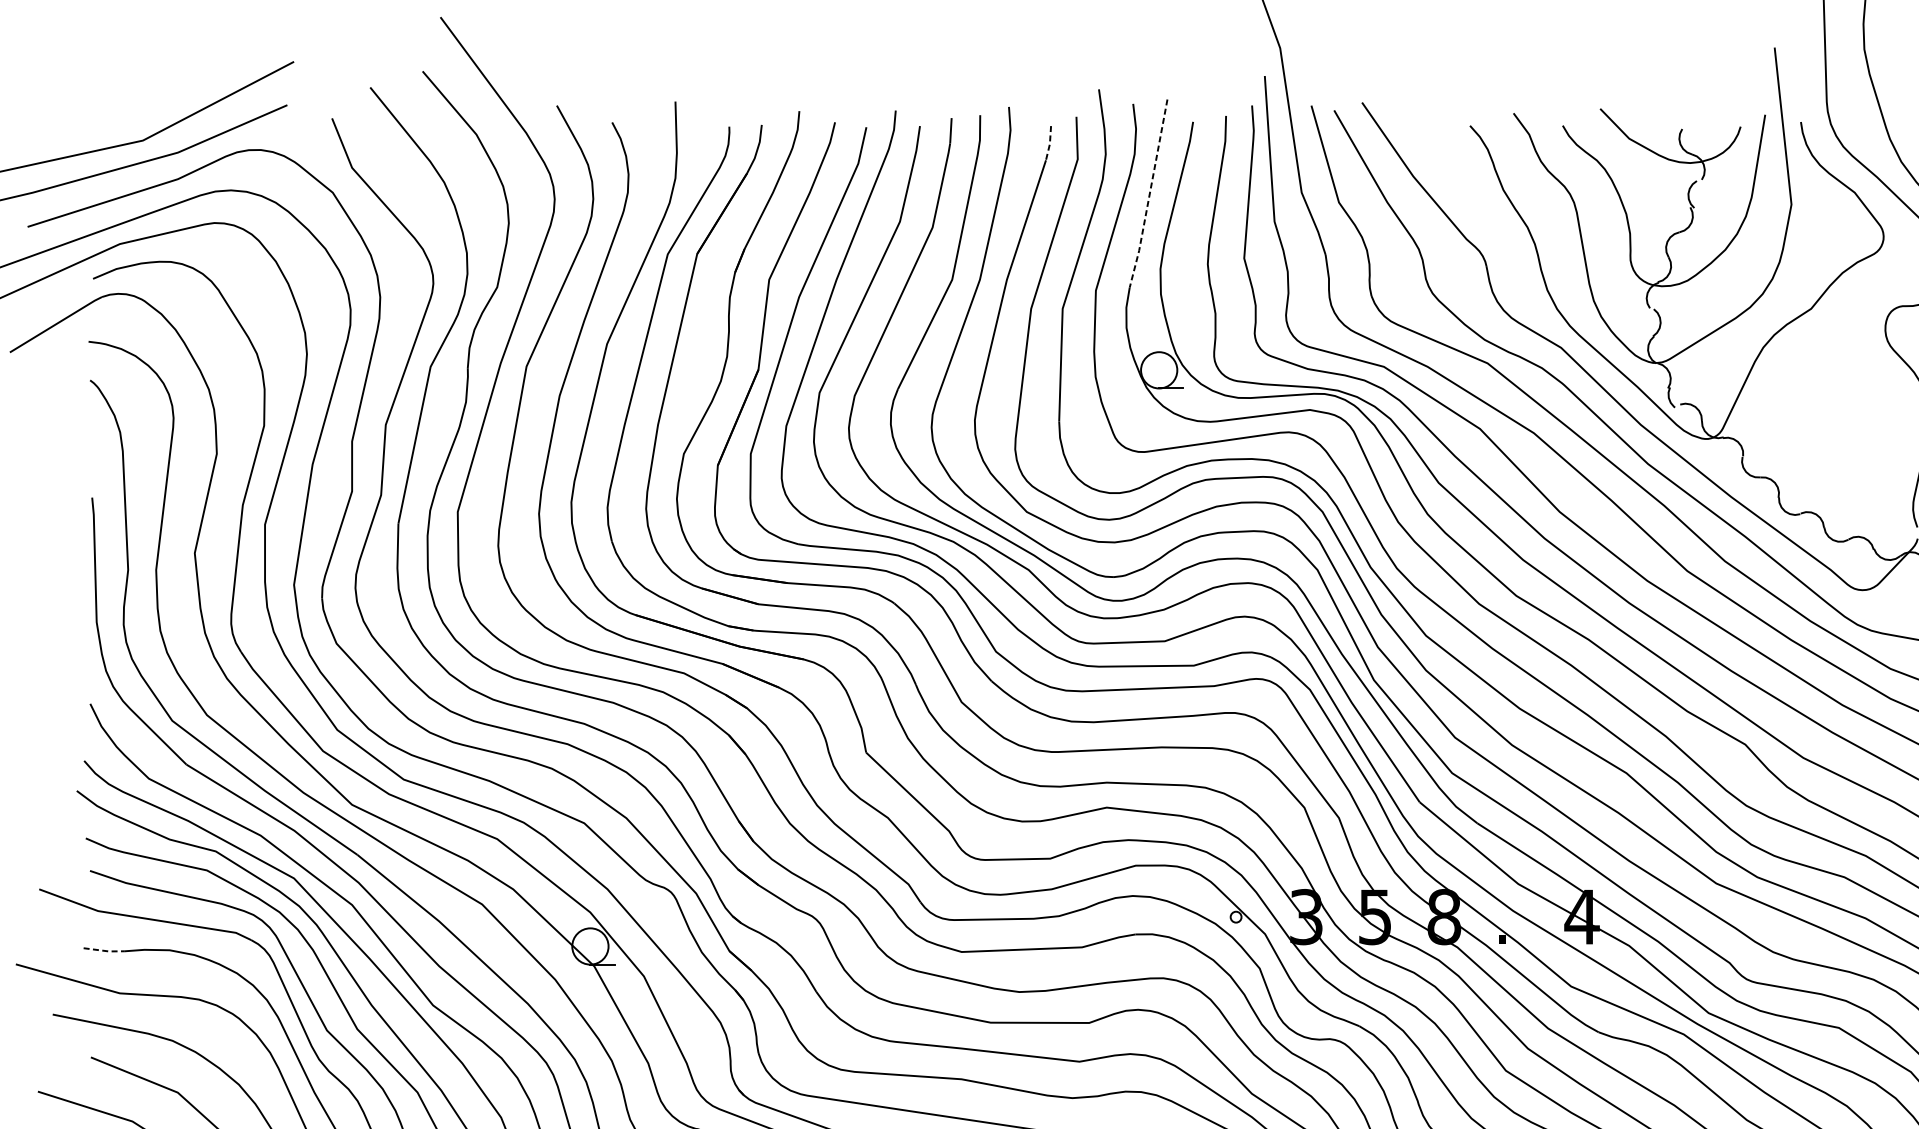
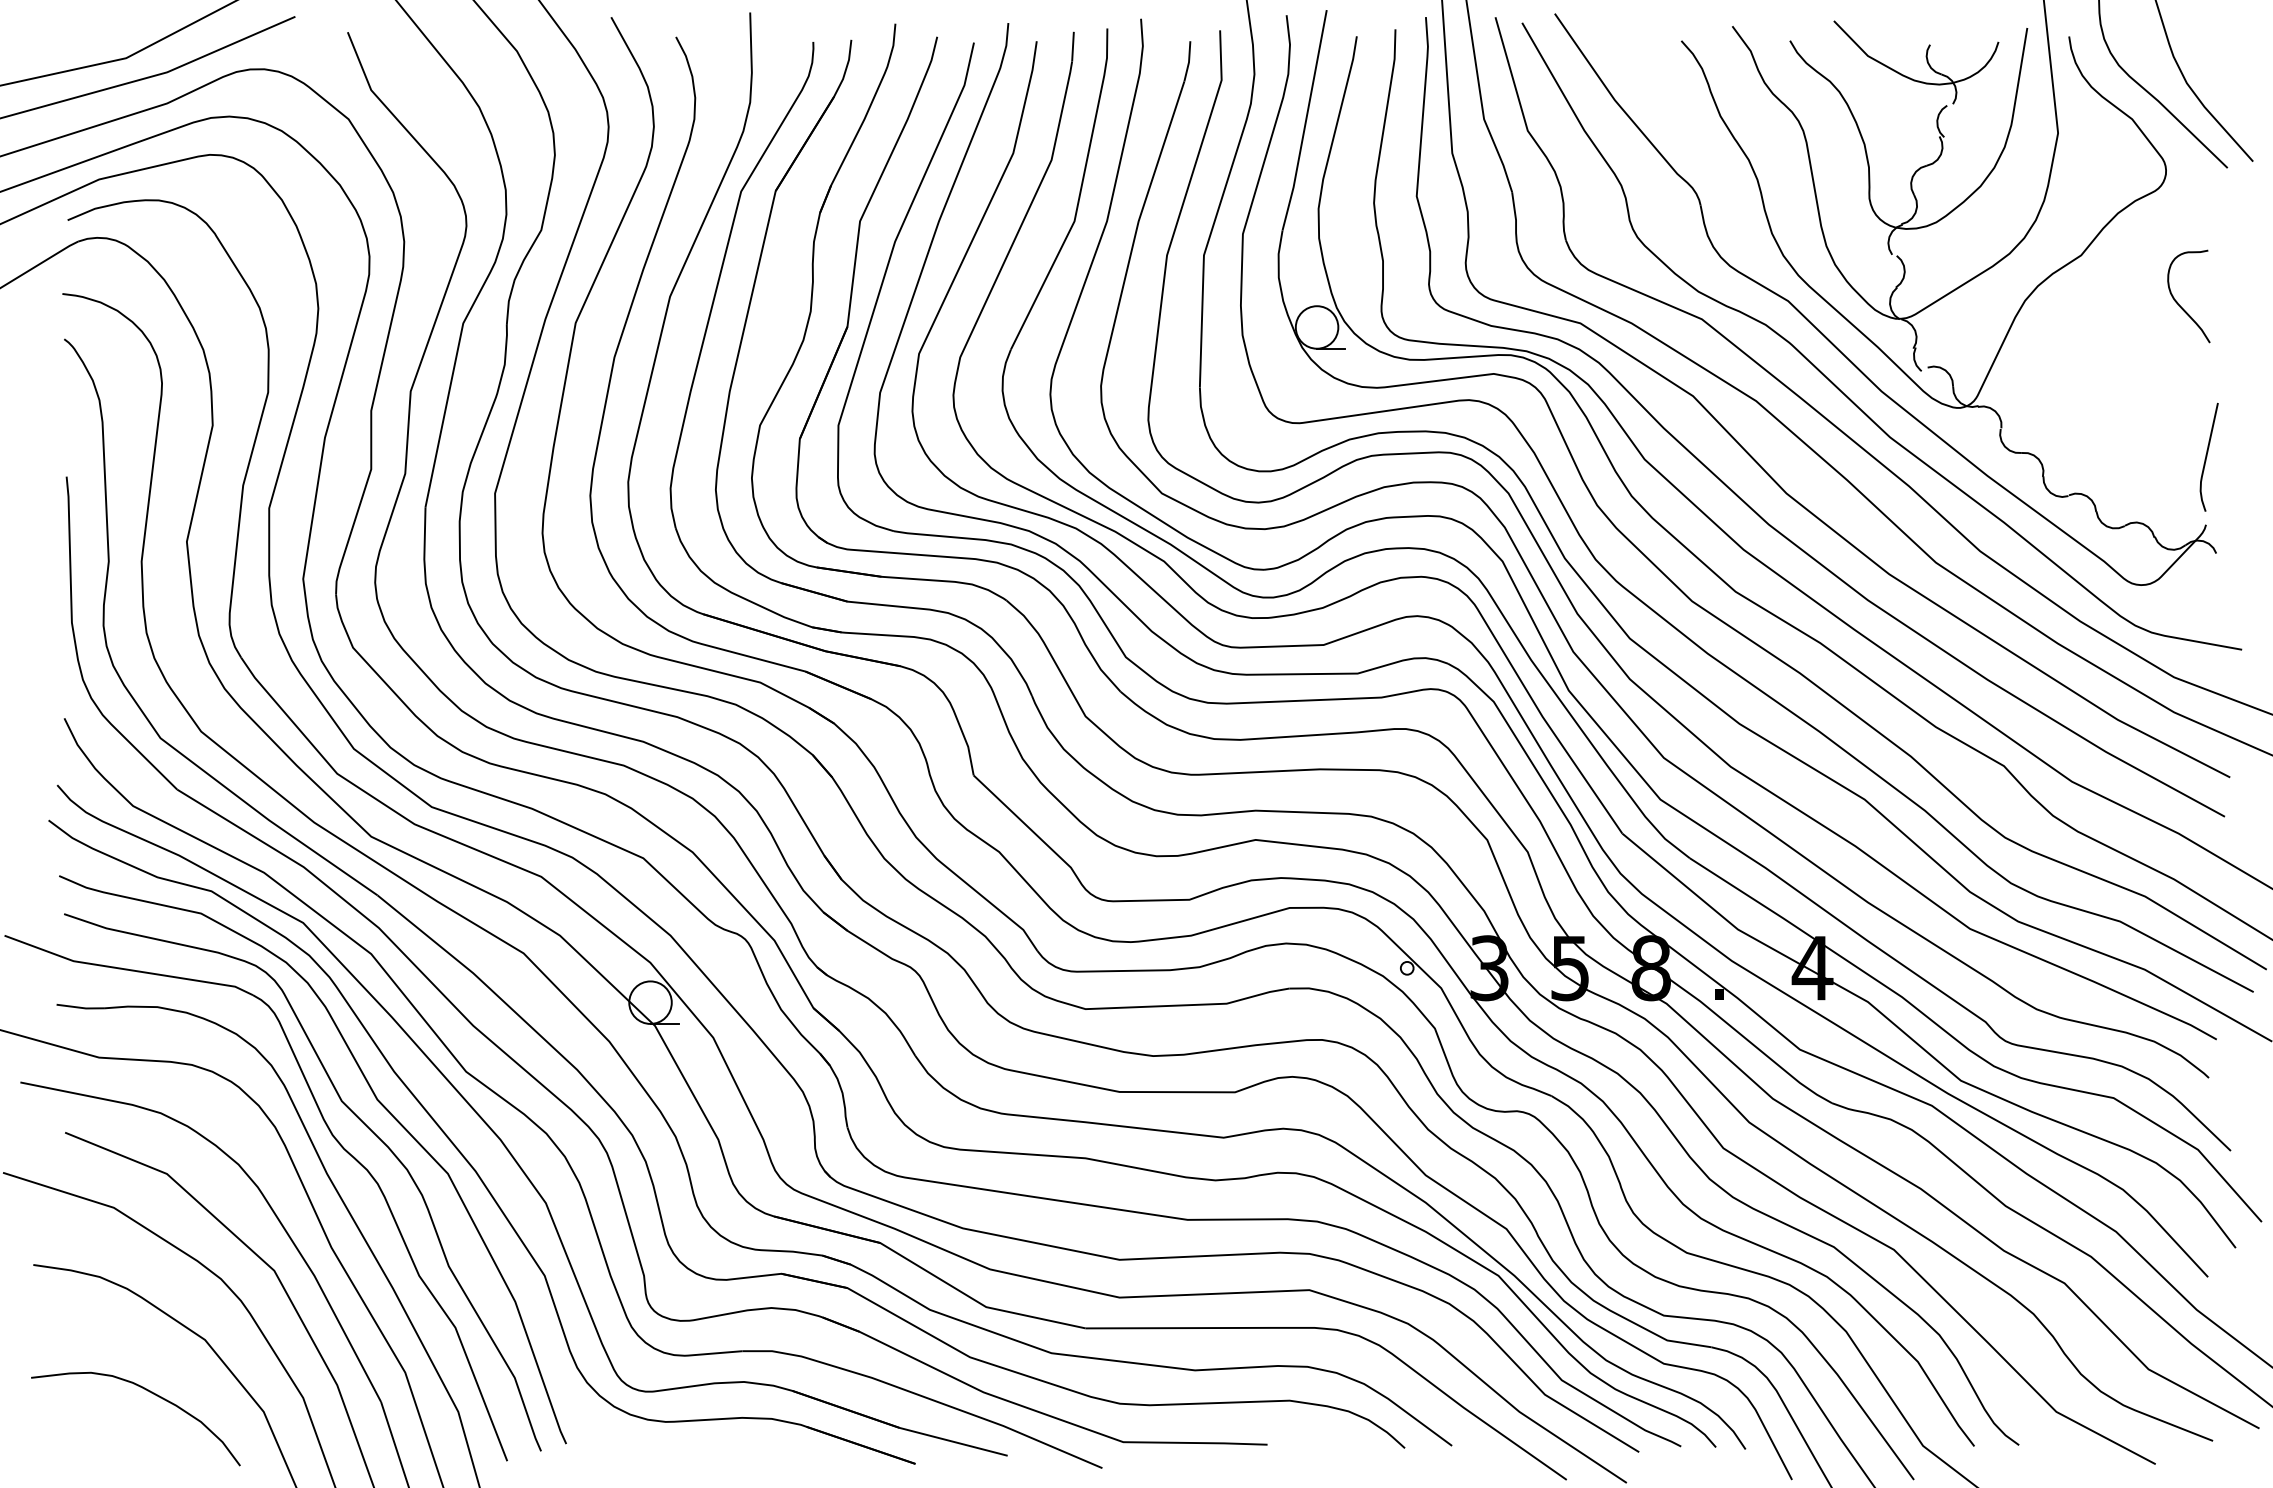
line: (1050, 144) -> (1189, 62), dashed -> solid
line: (1149, 194) -> (1305, 121), dashed -> solid
line: (104, 950) -> (81, 1007), dashed -> solid

